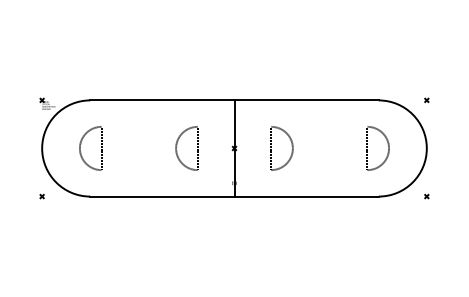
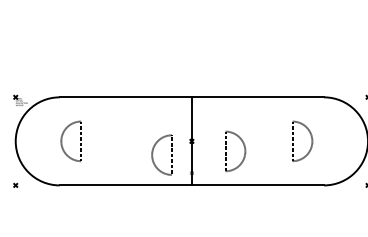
part: (81, 144) -> (62, 137), moved
part: (177, 145) -> (153, 152), moved
part: (271, 147) -> (225, 150), moved
part: (367, 147) -> (292, 140), moved

